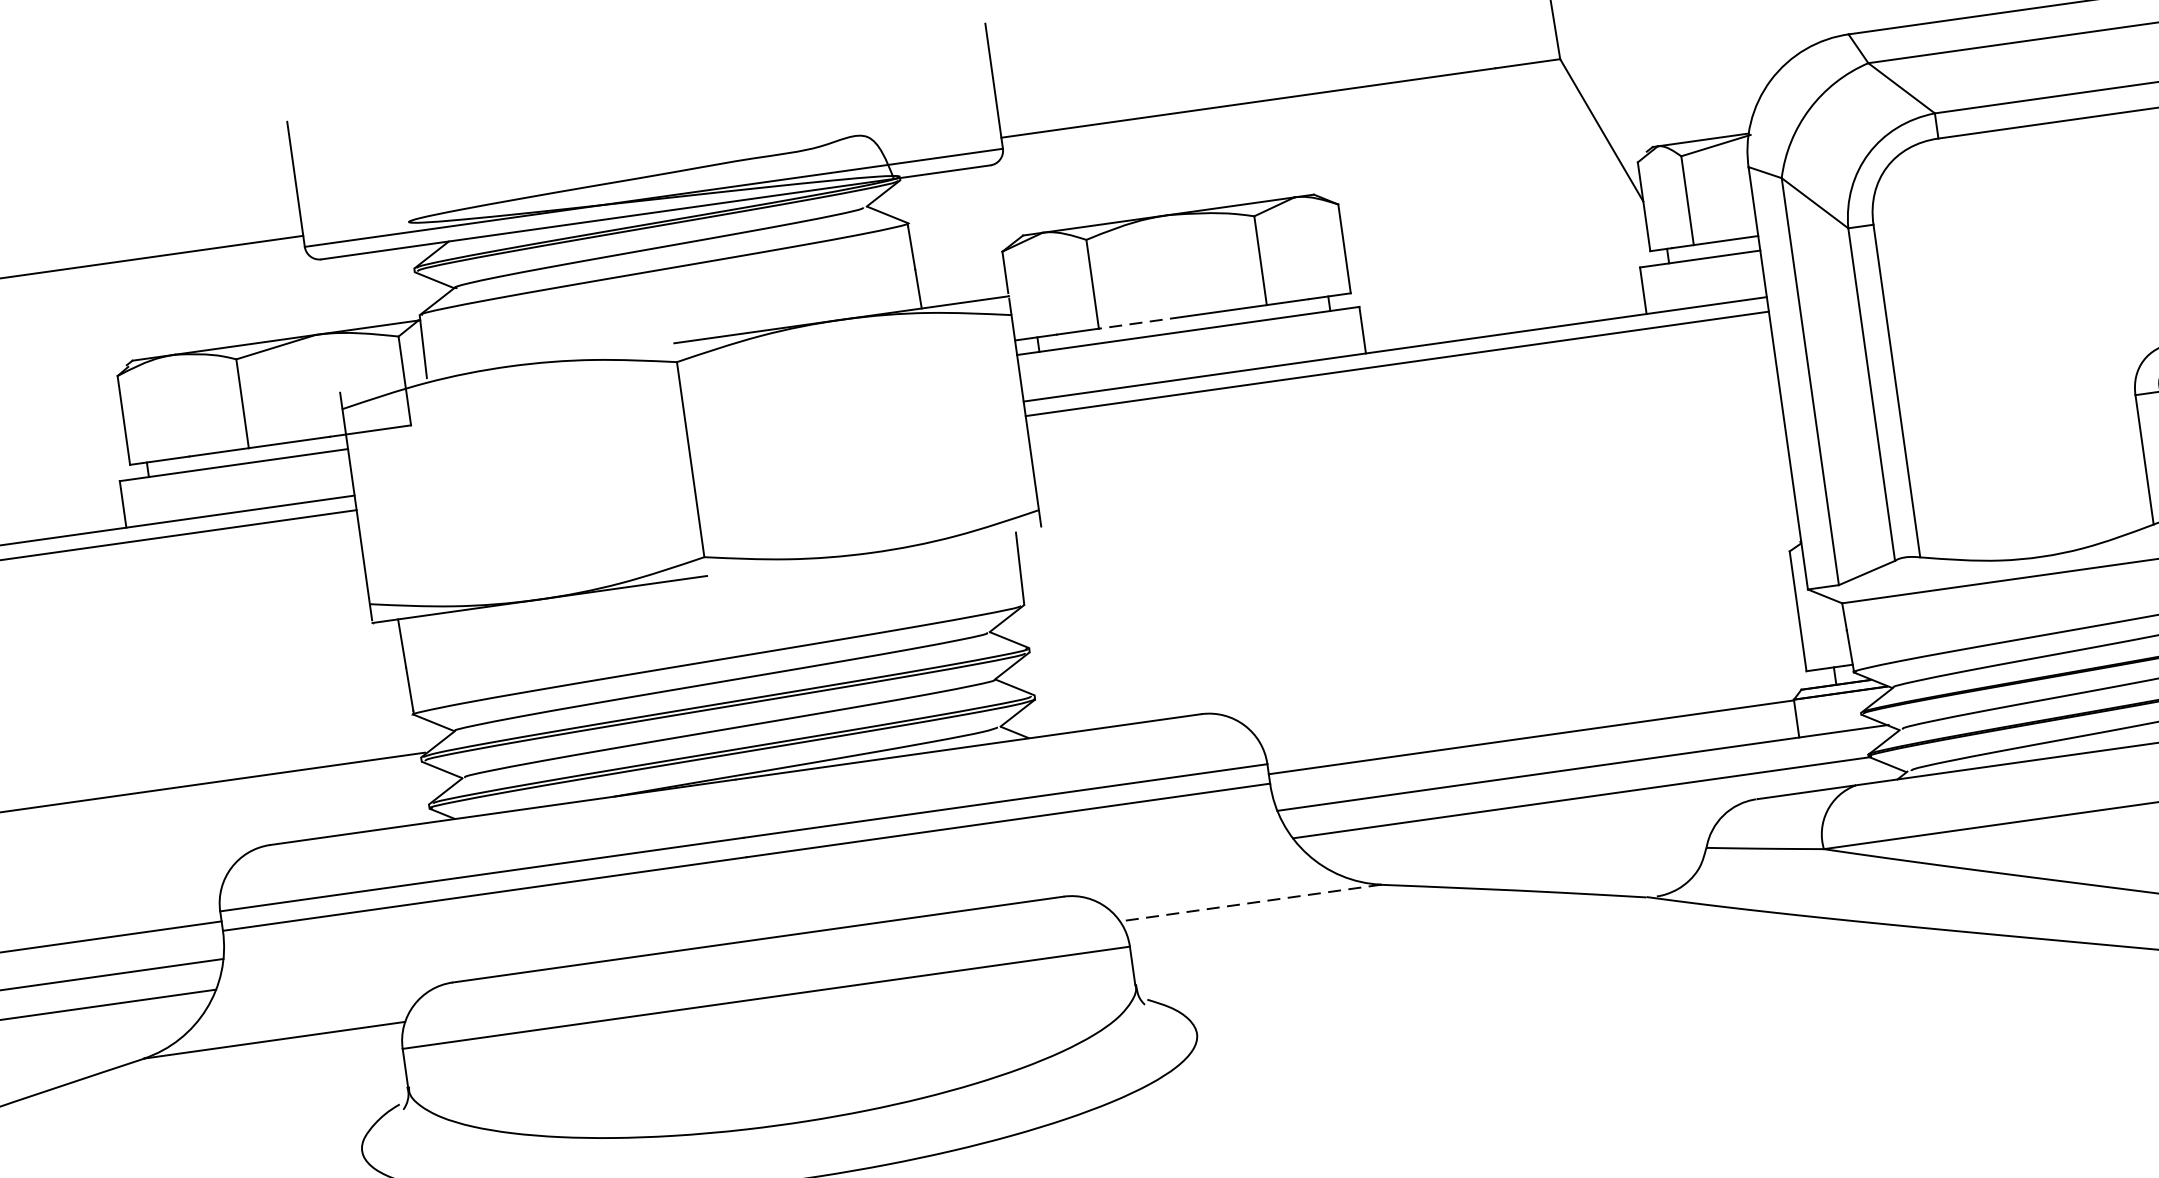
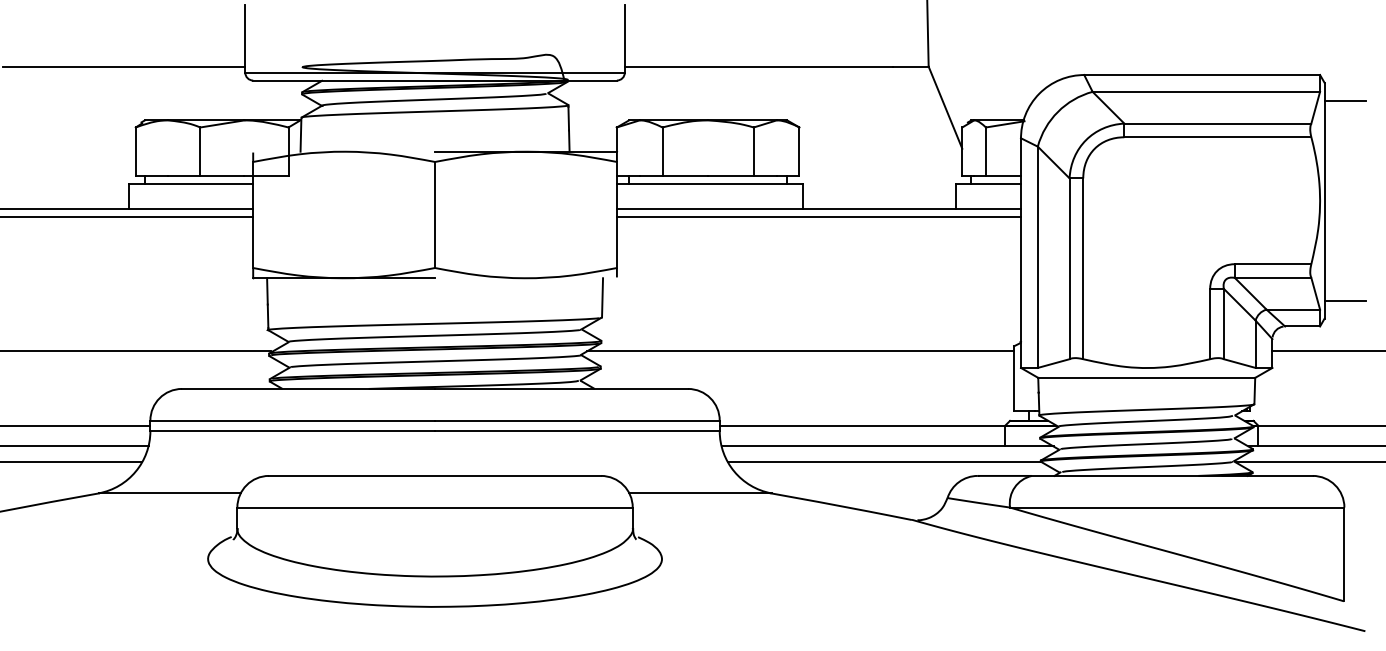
line: (1141, 322) -> (685, 175), dashed -> solid
line: (1398, 616) -> (800, 351), added
line: (1249, 903) -> (699, 493), dashed -> solid

